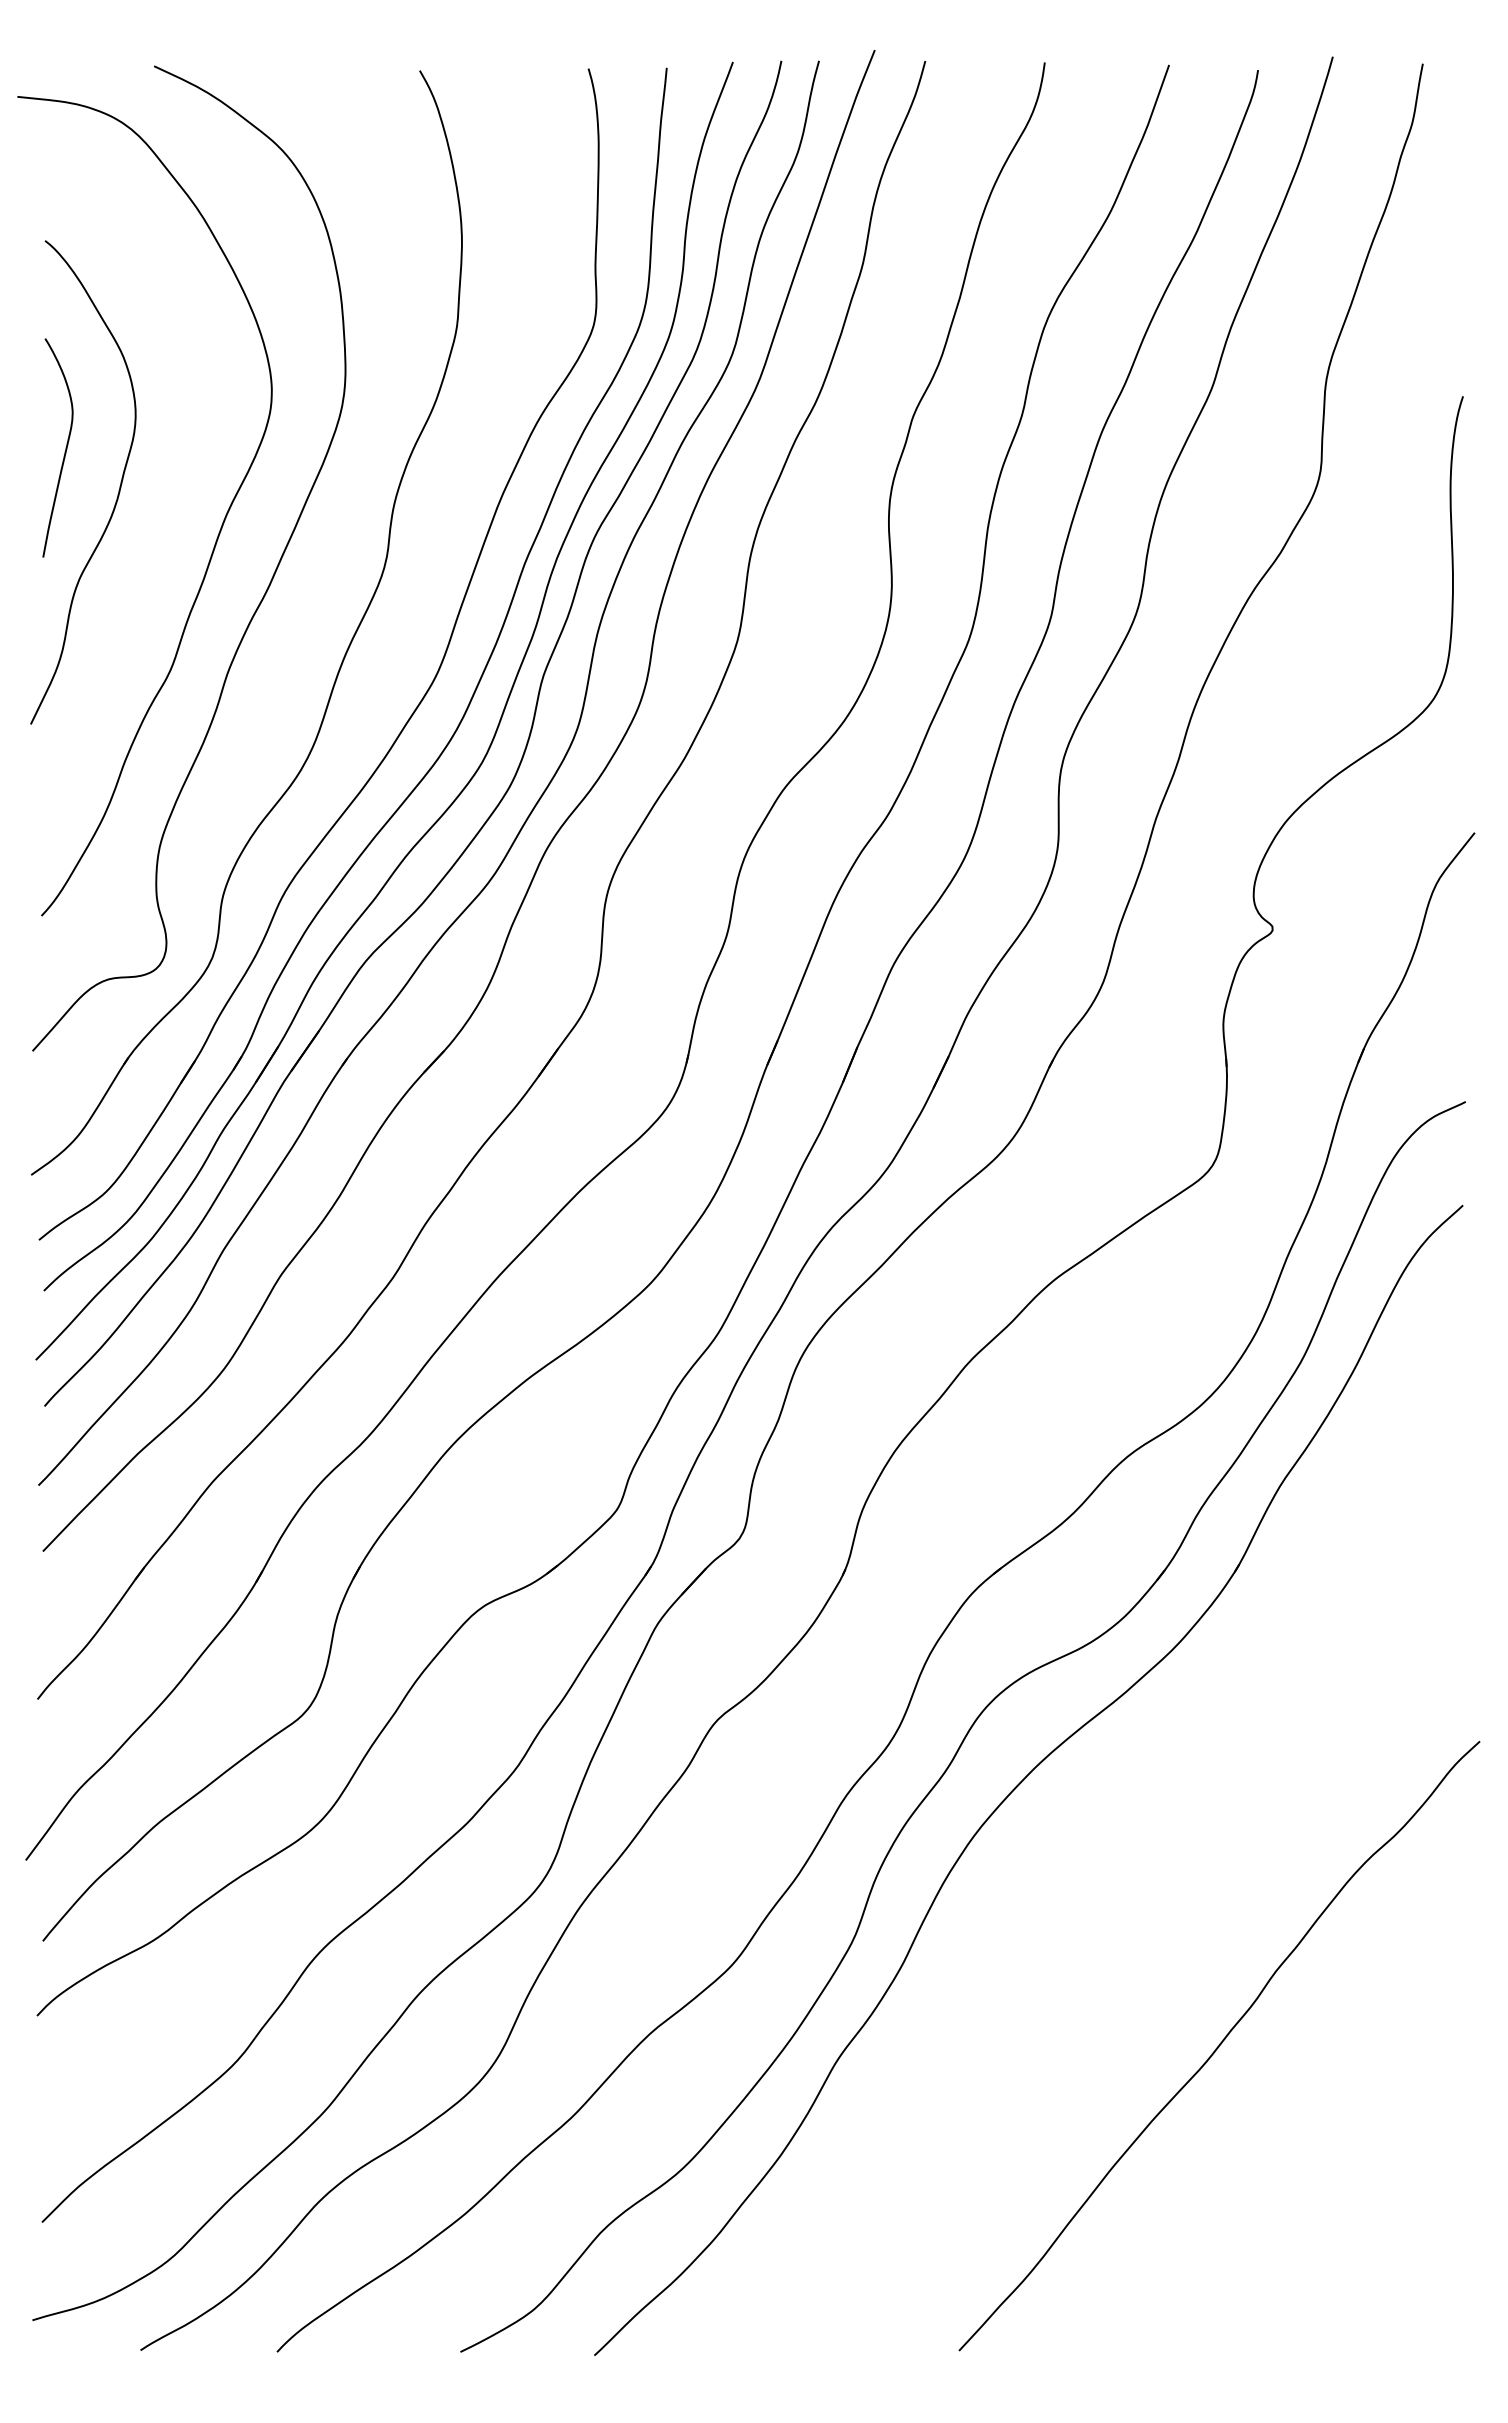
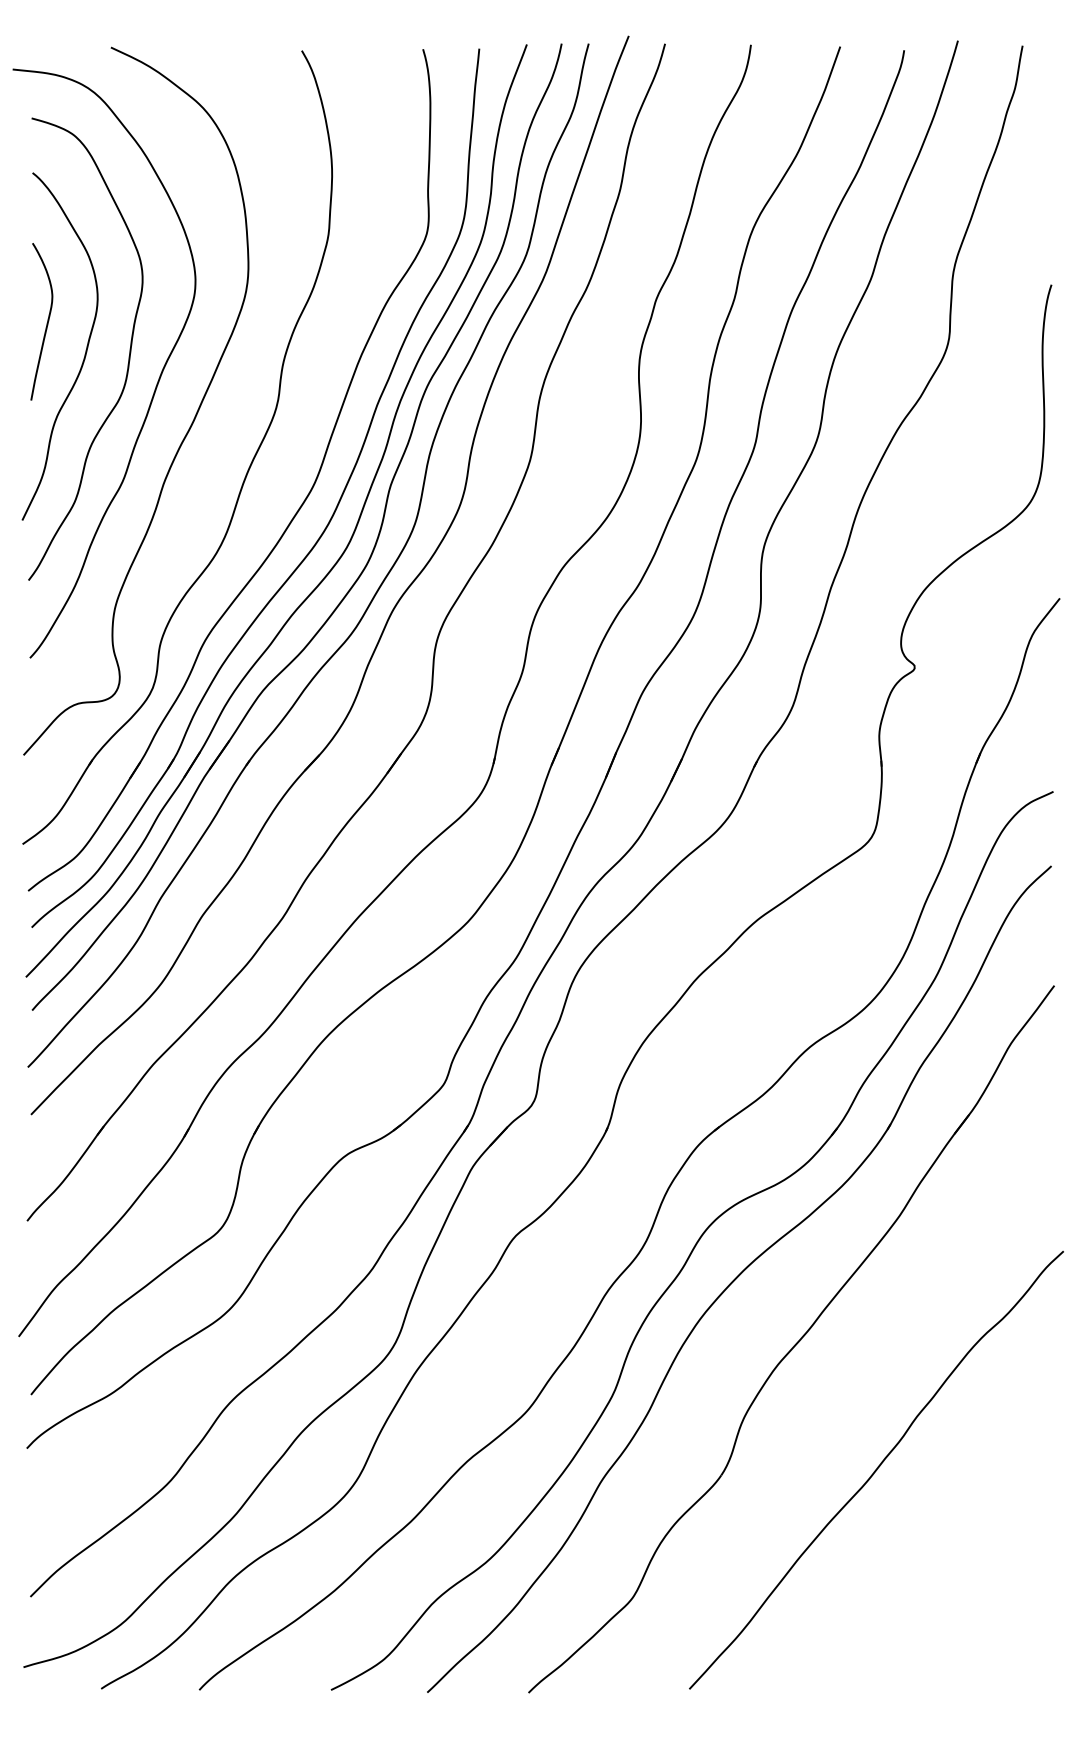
curve: (179, 492) -> (129, 353), added
part: (1107, 1869) -> (796, 1343), added

